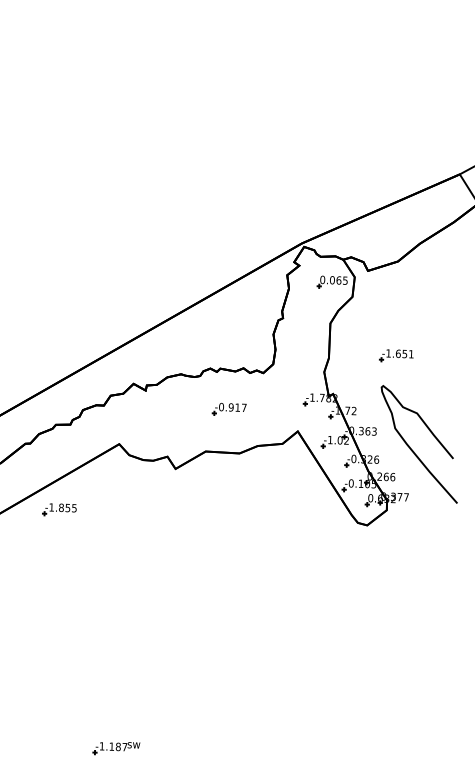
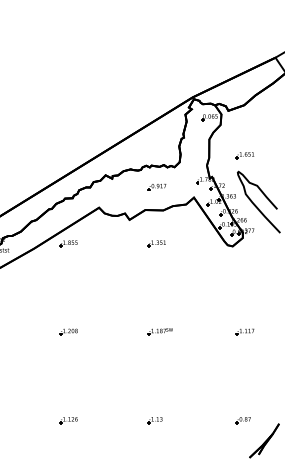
part: (224, 514) -> (156, 243), added
part: (53, 674) -> (68, 331), added
part: (383, 685) -> (244, 331), added
part: (114, 747) -> (159, 331), moved

